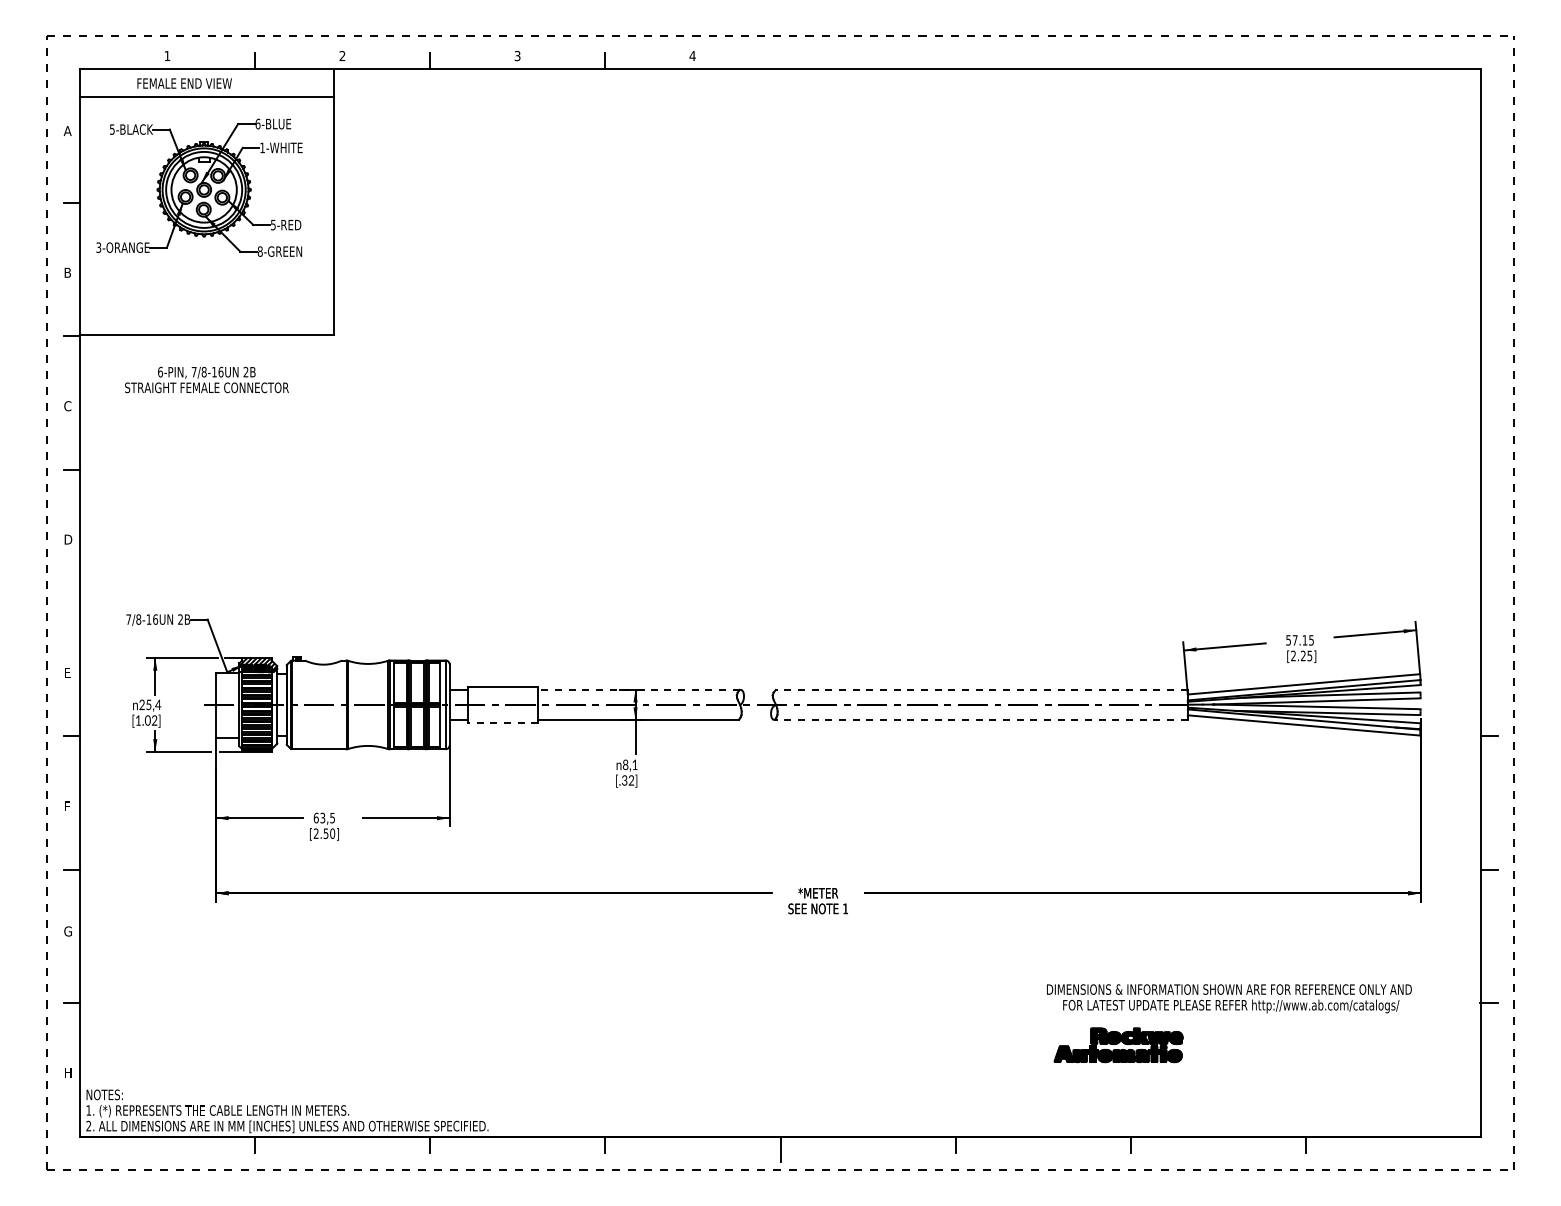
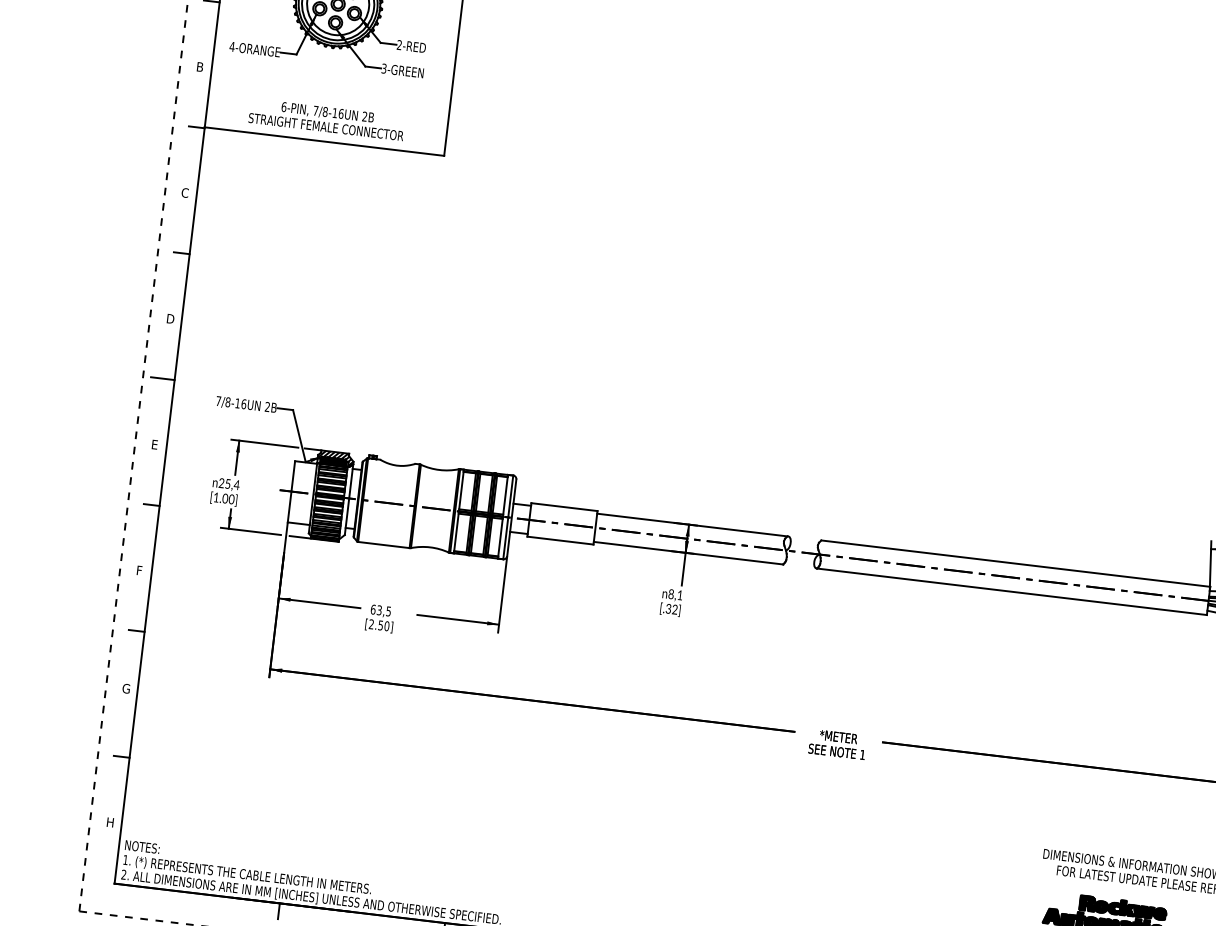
text: (273, 224) -> (399, 44), 5-RED -> 2-RED
text: (98, 247) -> (231, 46), 3-ORANGE -> 4-ORANGE
text: (259, 251) -> (383, 68), 8-GREEN -> 3-GREEN
text: (206, 379) -> (326, 119), moved
line: (67, 603) -> (162, 379), added
line: (639, 689) -> (692, 524), dashed -> solid
line: (981, 689) -> (1015, 563), dashed -> solid
line: (980, 719) -> (1011, 591), dashed -> solid
text: (154, 721) -> (231, 500), [1.02] -> [1.00]
line: (502, 722) -> (559, 540), dashed -> solid

